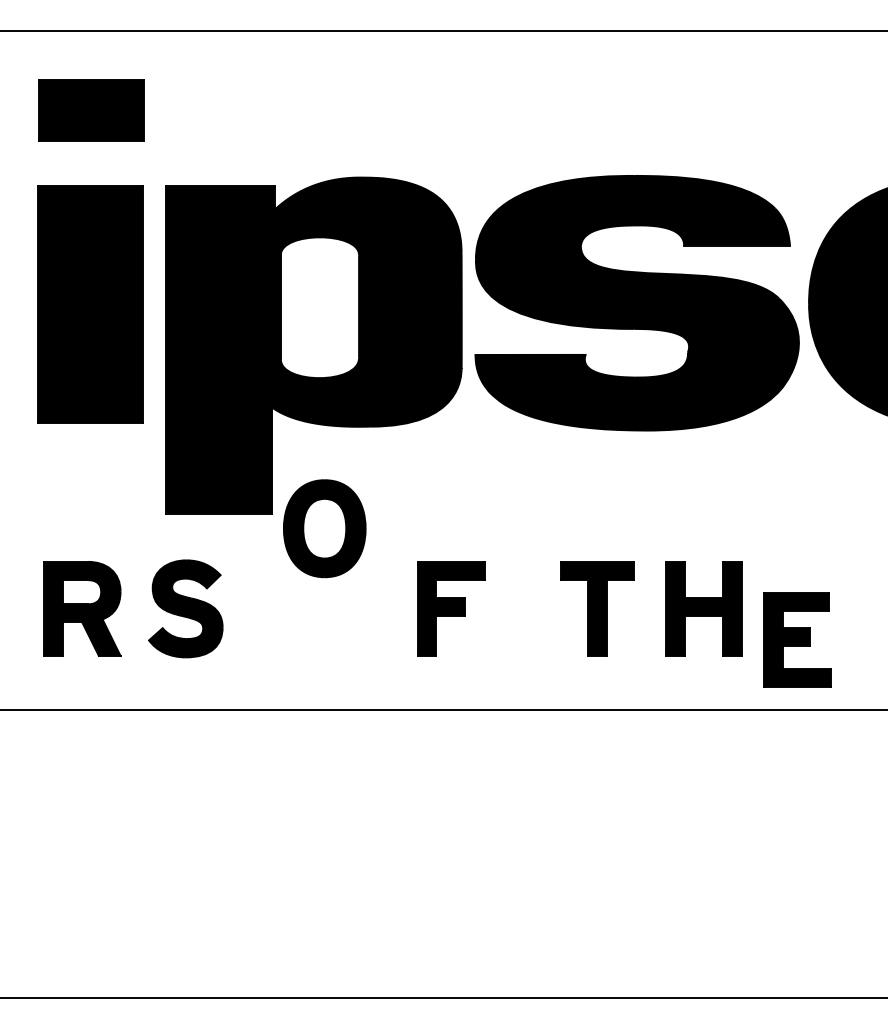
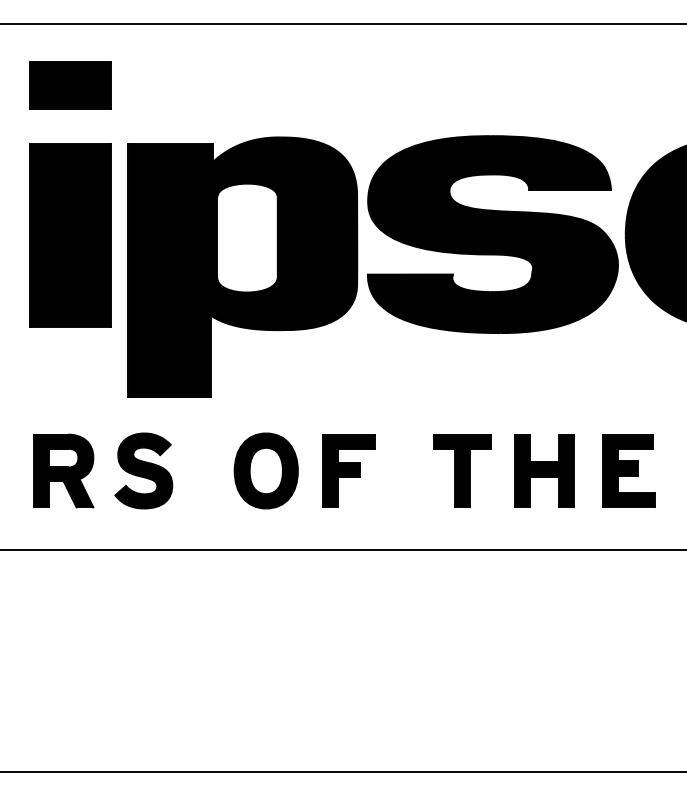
part: (323, 528) -> (265, 470), moved
part: (797, 639) -> (628, 470), moved

